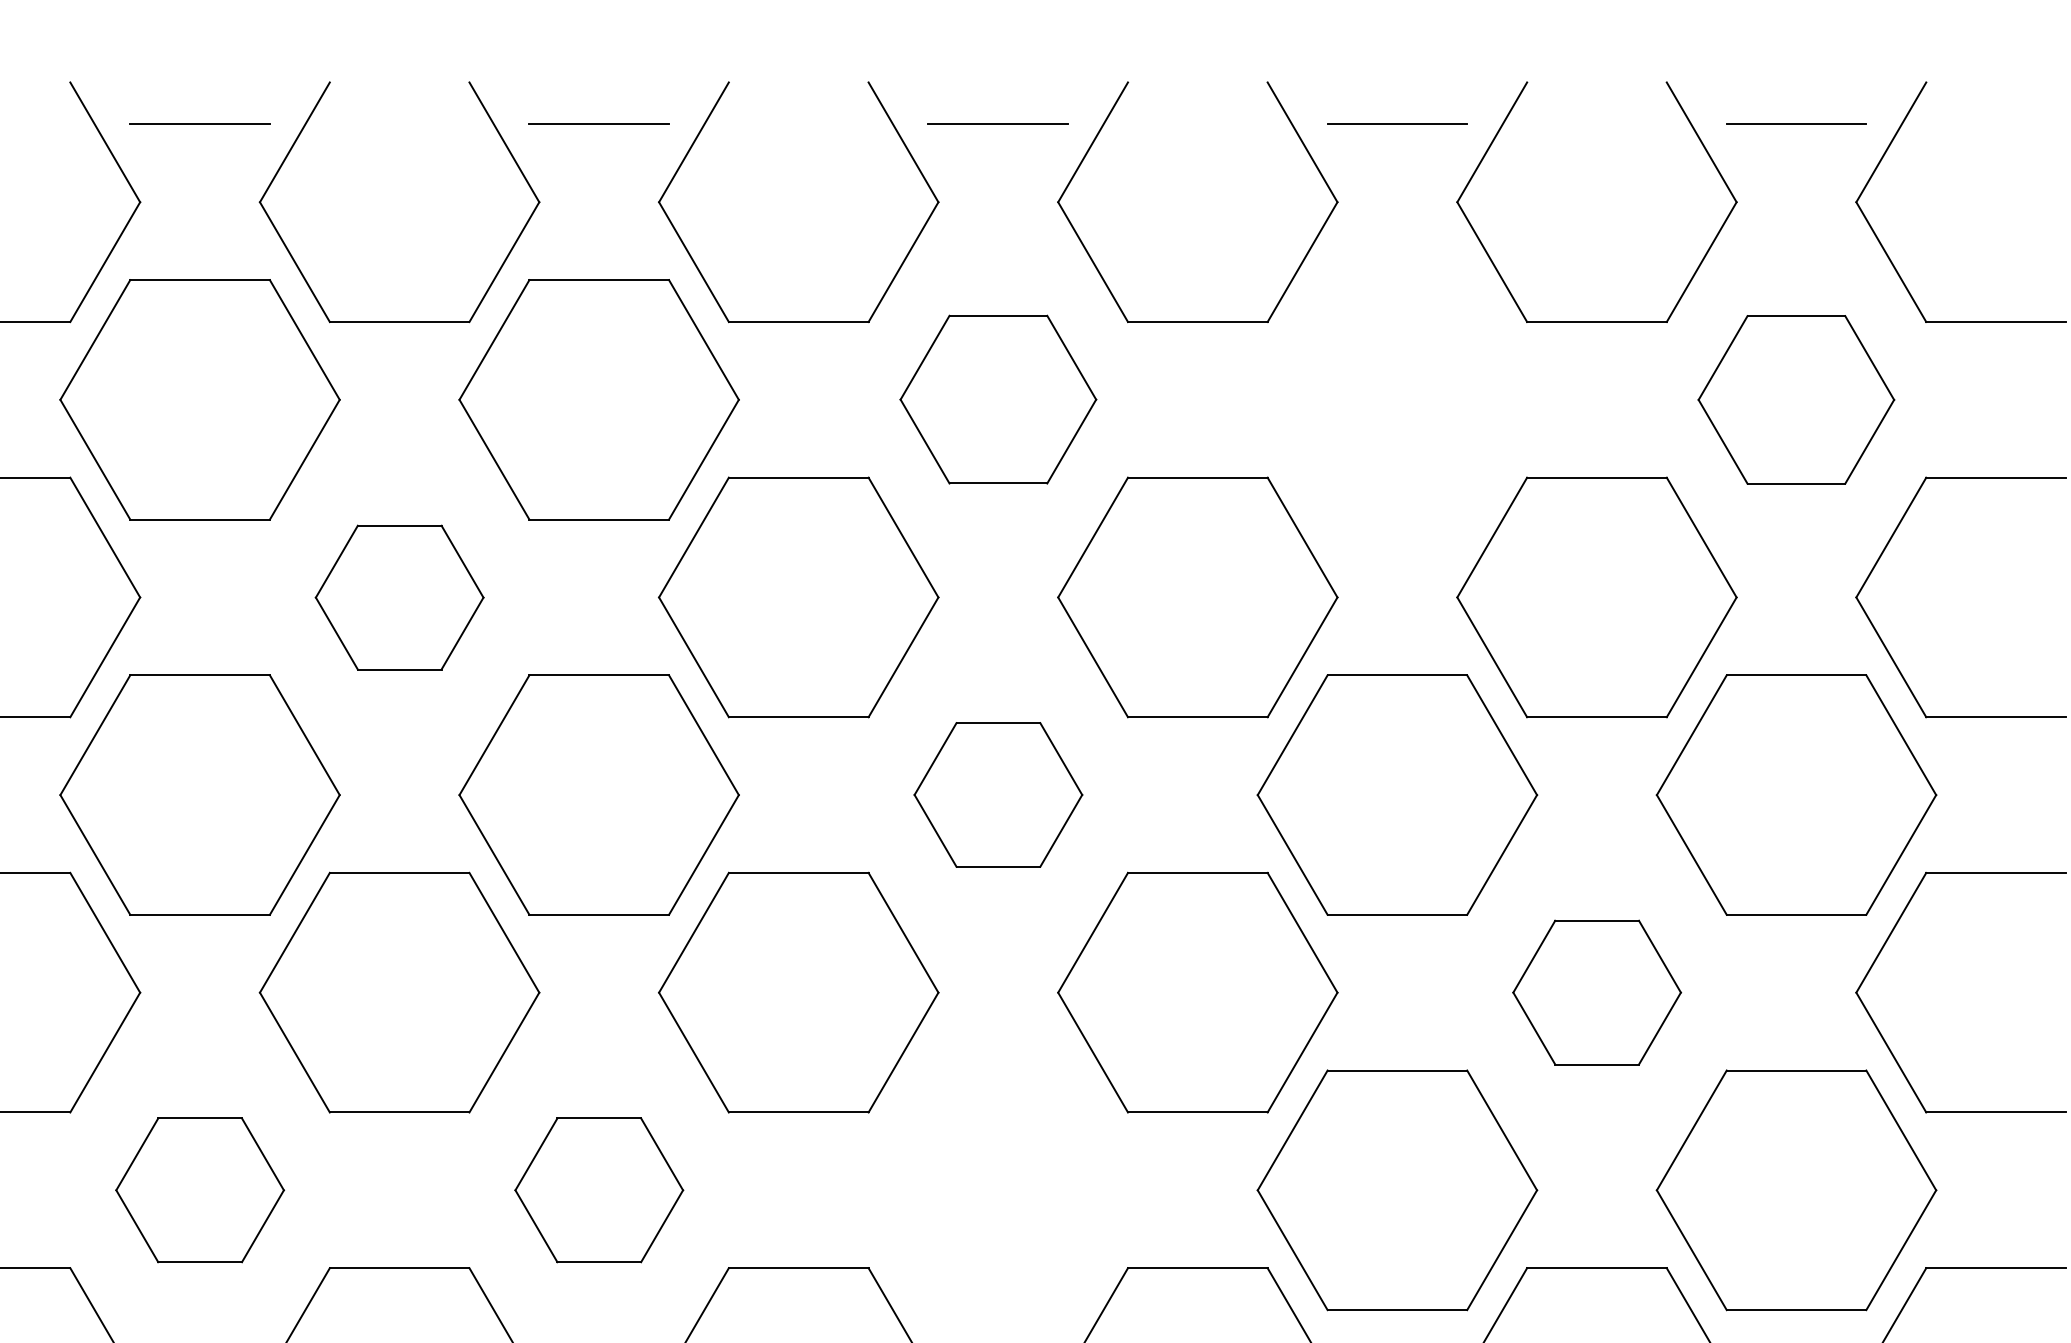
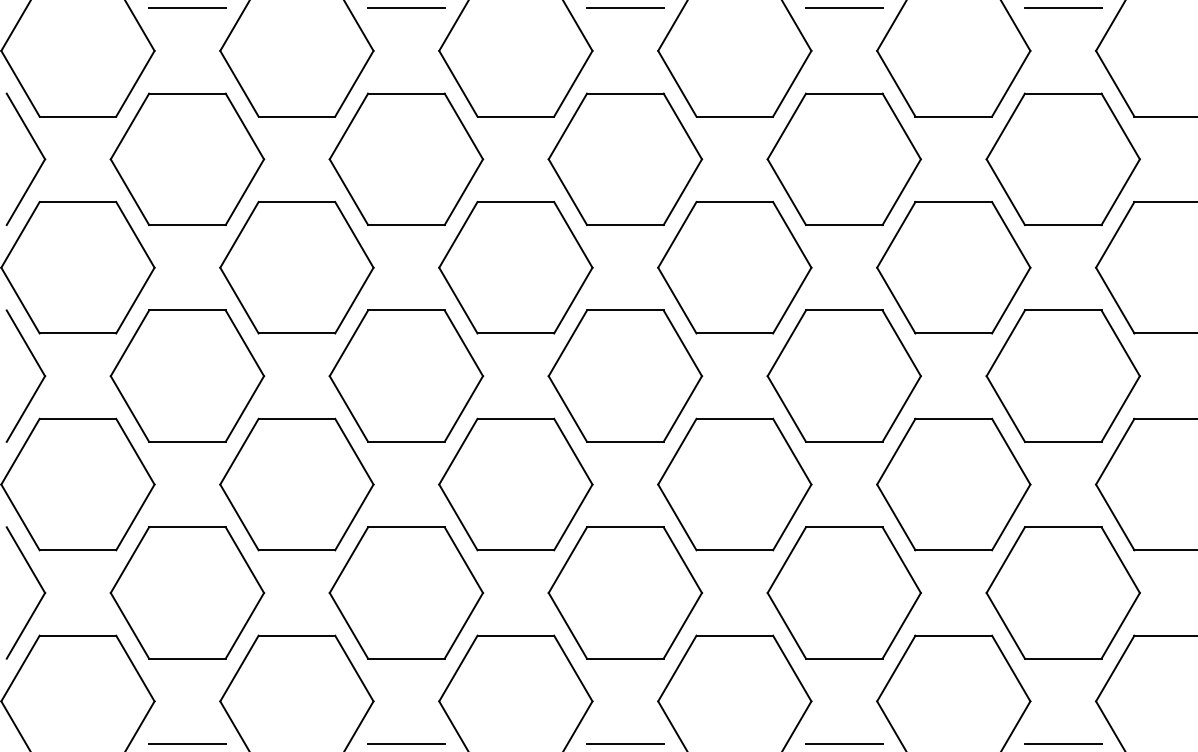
part: (998, 398) -> (625, 158), size x1.43
part: (1395, 400) -> (843, 159), added
part: (1795, 400) -> (1062, 159), size x1.43
part: (398, 597) -> (296, 267), size x1.67
part: (998, 793) -> (625, 375), size x1.67
part: (1596, 992) -> (953, 484), size x1.67
part: (200, 1189) -> (187, 592), size x1.67
part: (599, 1189) -> (406, 592), size x1.67
part: (996, 1189) -> (624, 592), added

